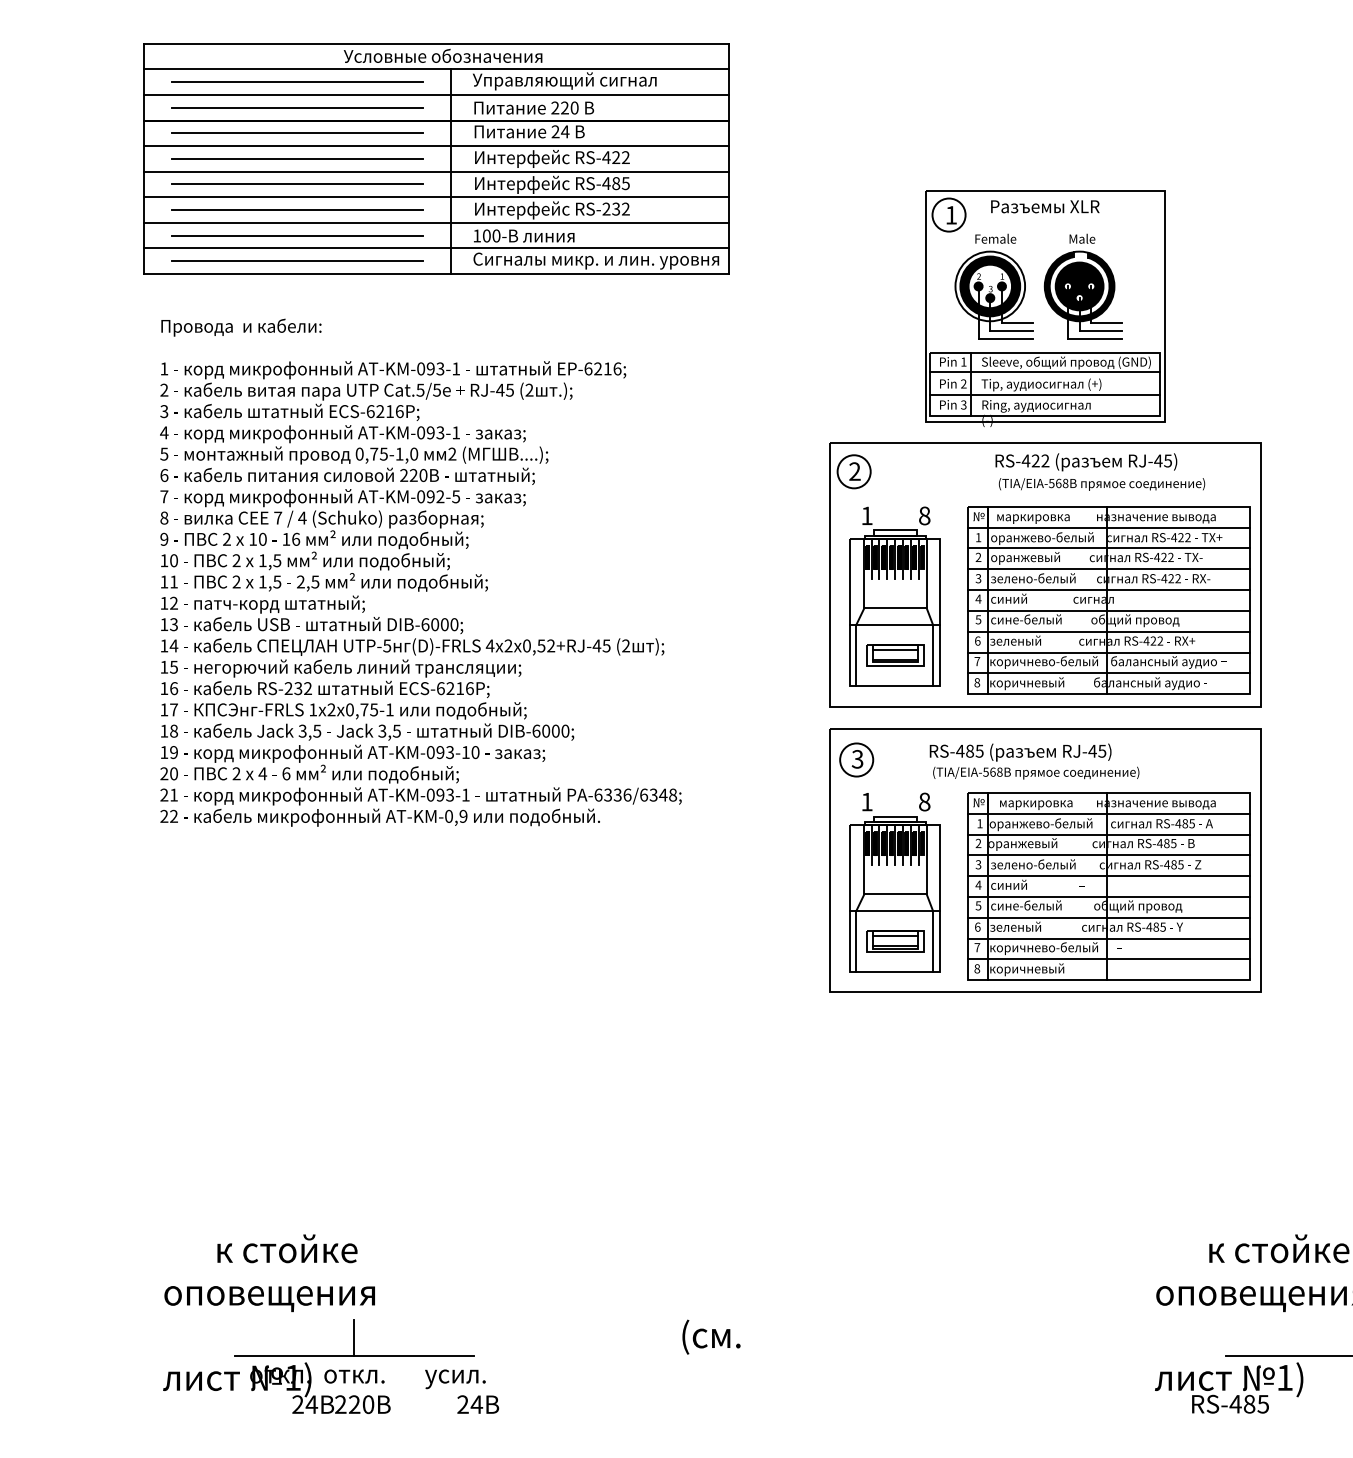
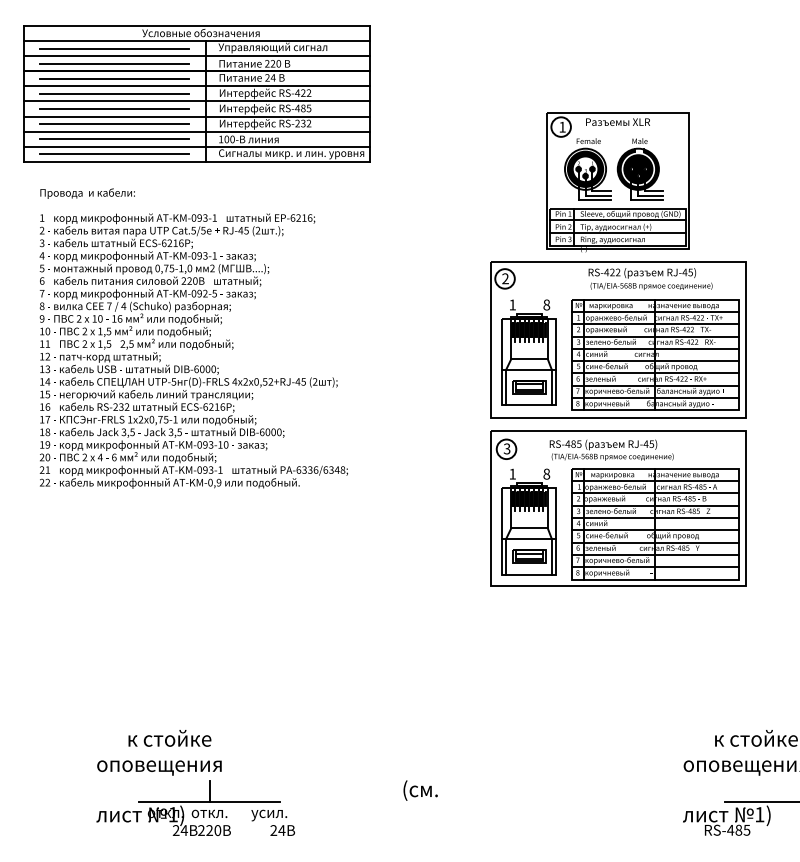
part: (435, 158) -> (196, 93), moved
text: (420, 572) -> (193, 338), moved

